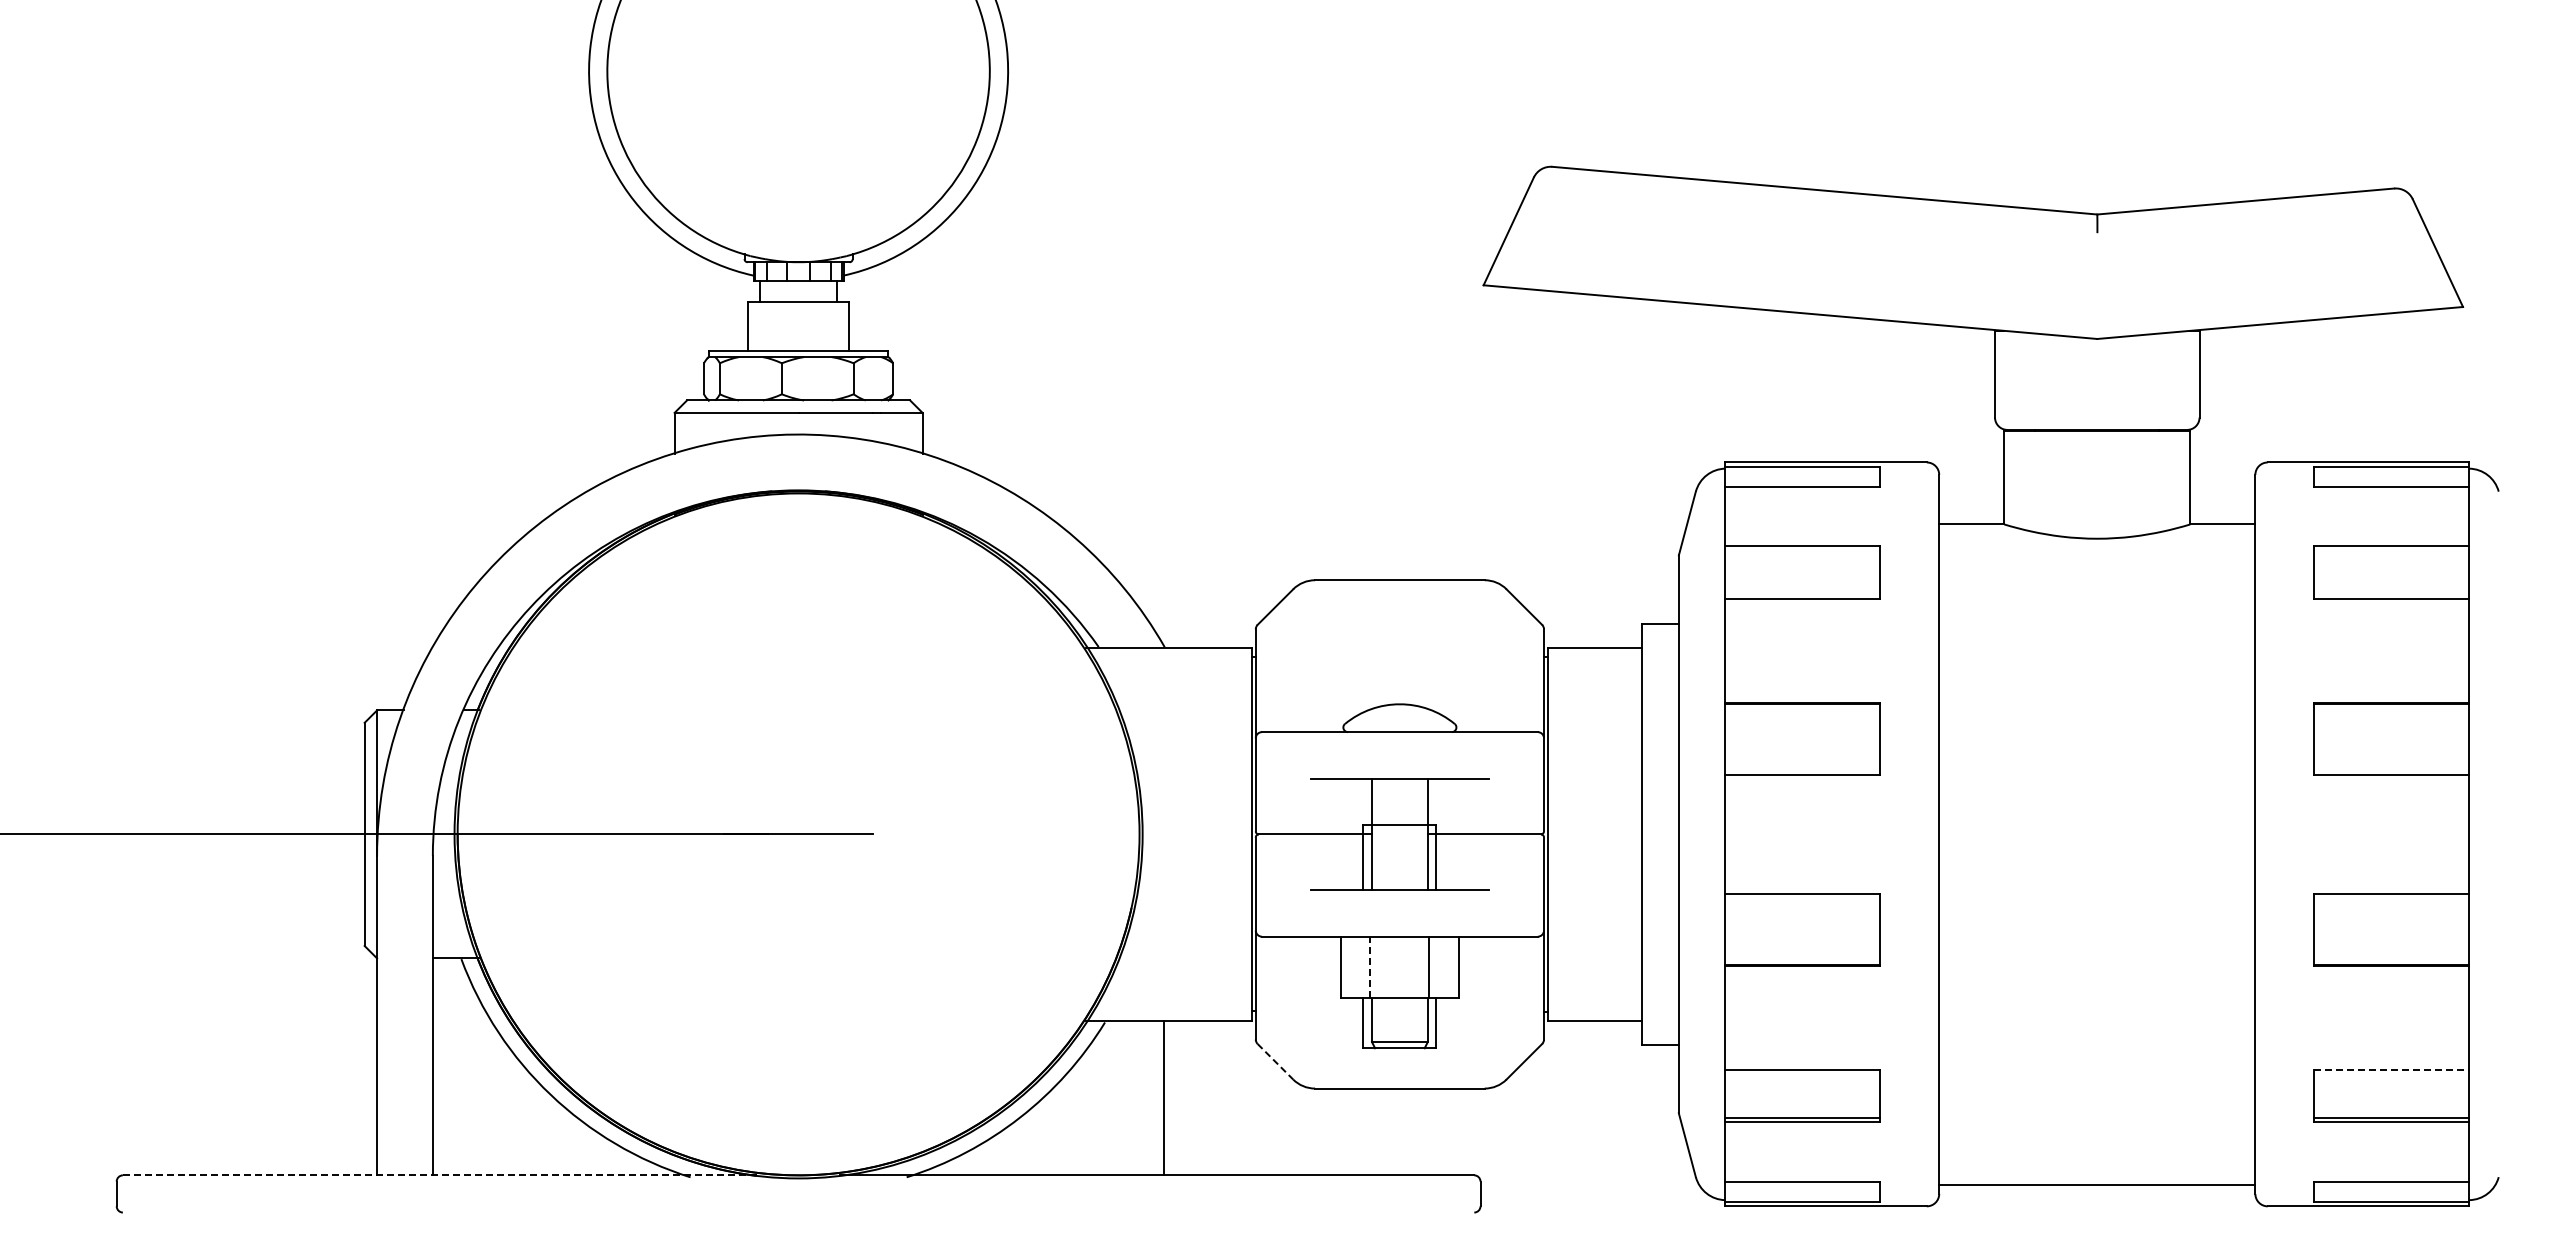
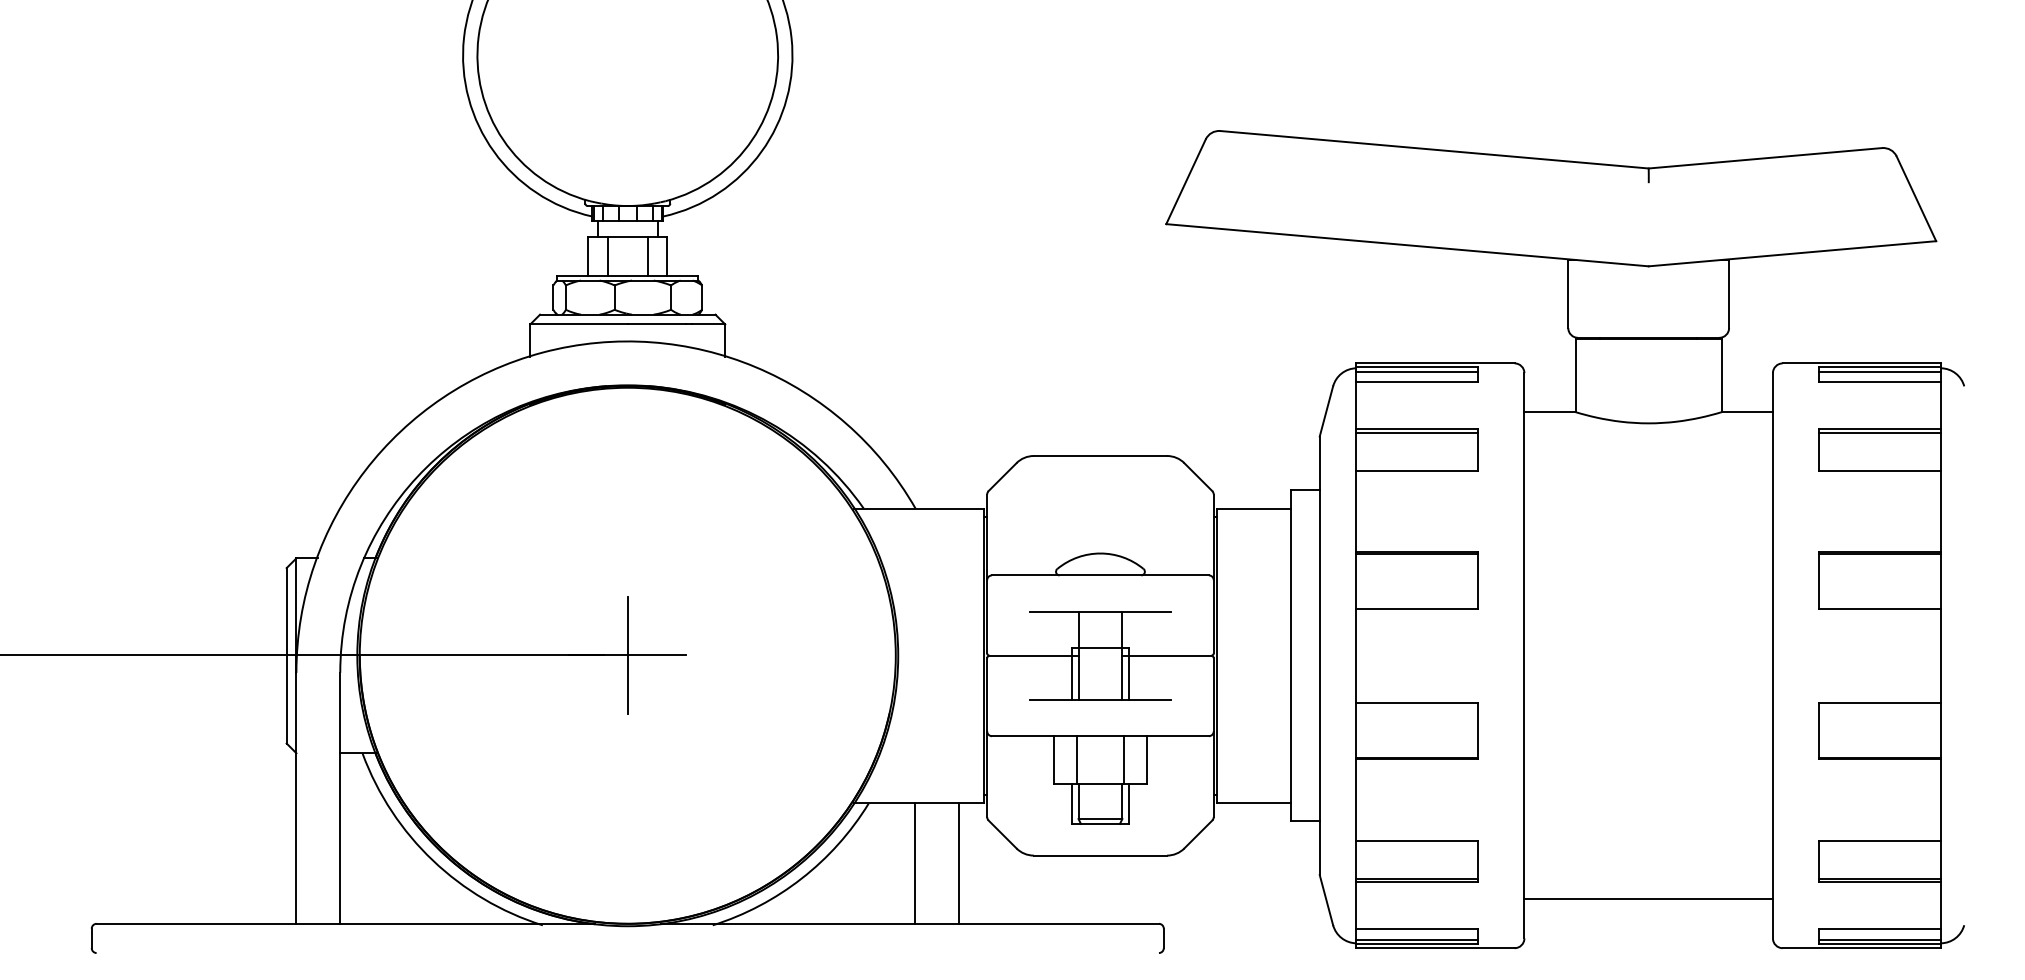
line: (773, 326) -> (608, 256), added
line: (823, 326) -> (647, 256), added
line: (1802, 473) -> (1416, 372), added
line: (2391, 473) -> (1879, 372), added
line: (1802, 550) -> (1416, 432), added
line: (2391, 550) -> (1879, 432), added
line: (798, 833) -> (627, 655), added
line: (1370, 967) -> (1077, 760), dashed -> solid
line: (1275, 1062) -> (1002, 835), dashed -> solid
line: (2392, 1069) -> (1880, 840), dashed -> solid
line: (1220, 1098) -> (959, 863), added
line: (440, 1175) -> (346, 923), dashed -> solid
line: (2097, 1185) -> (1648, 899), moved
line: (1802, 1195) -> (1416, 939), added
line: (2391, 1195) -> (1879, 939), added

